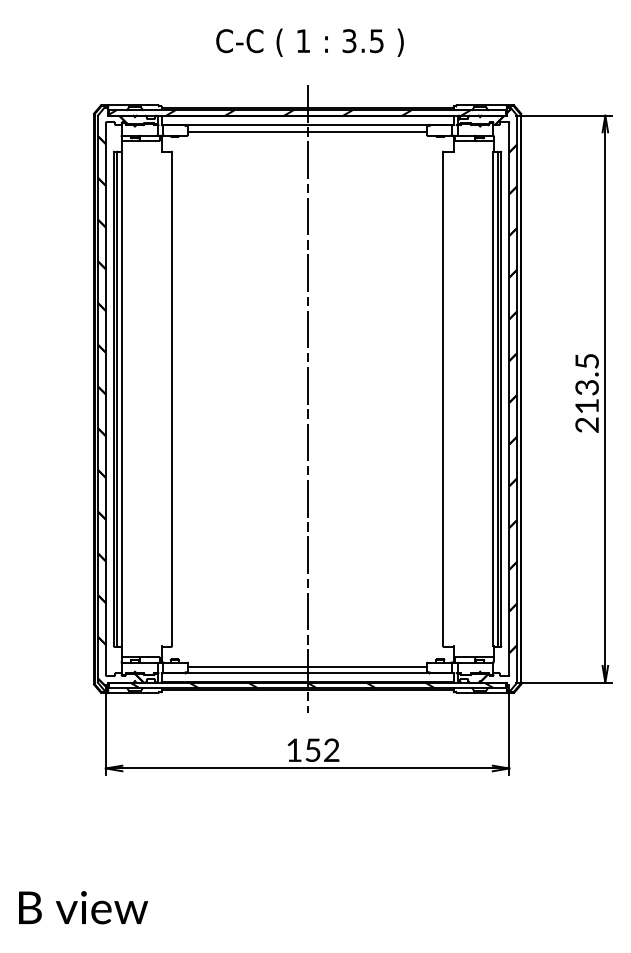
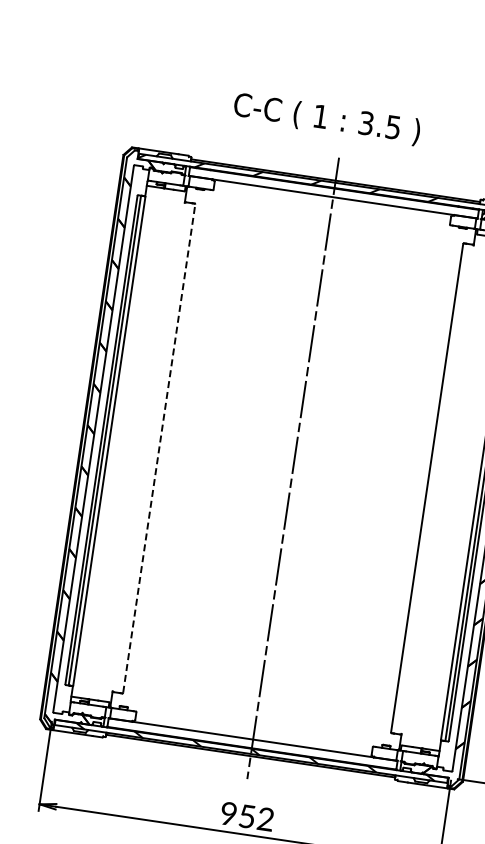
text: (309, 42) -> (326, 118), moved
line: (307, 131) -> (332, 203), removed
line: (172, 399) -> (159, 449), solid -> dashed
line: (307, 666) -> (254, 732), removed
text: (293, 749) -> (228, 812), 152 -> 952

